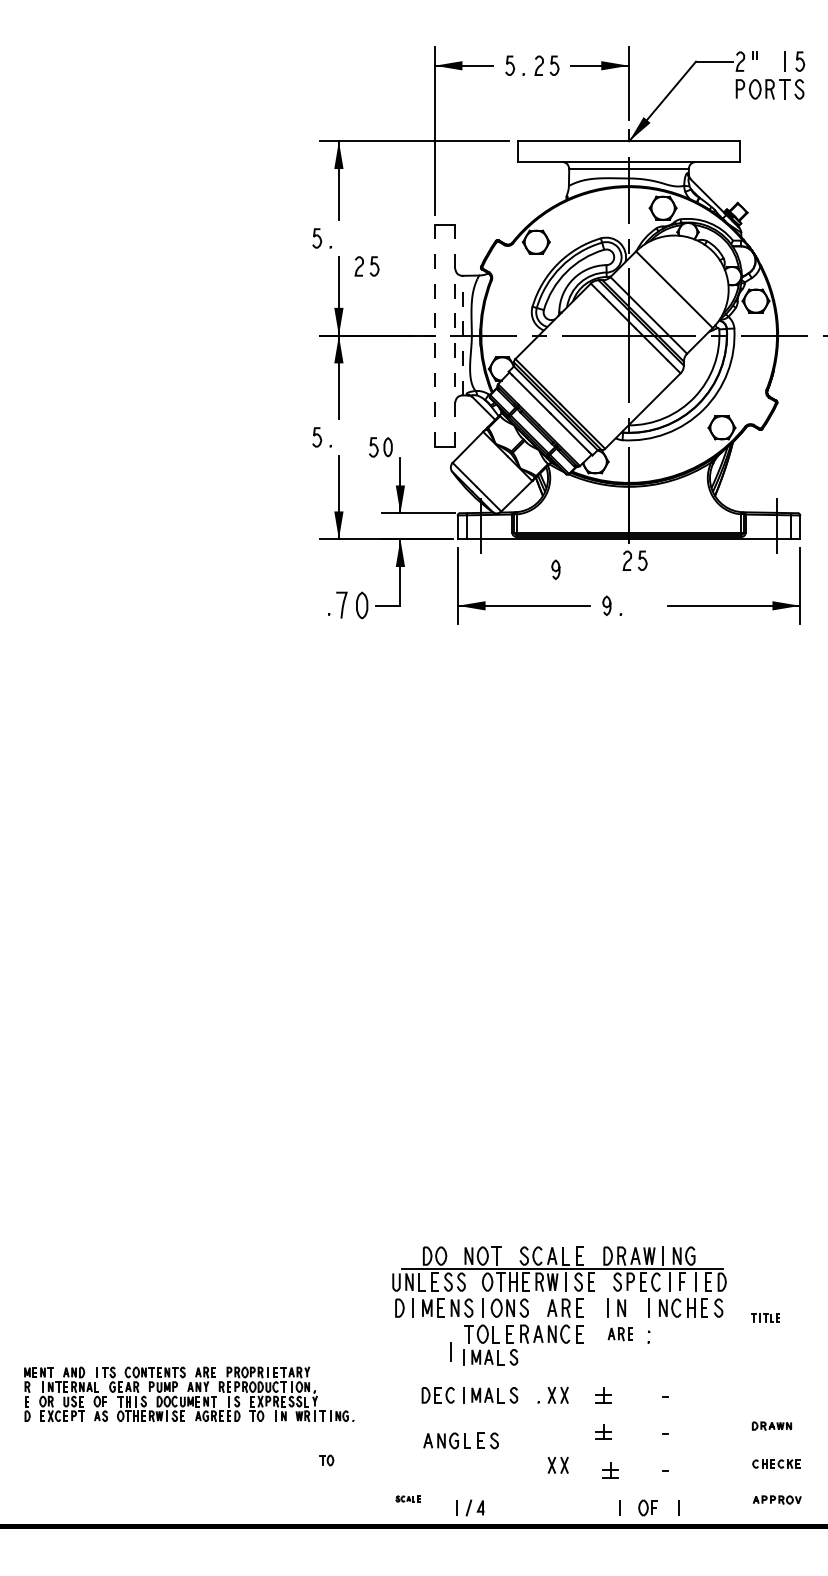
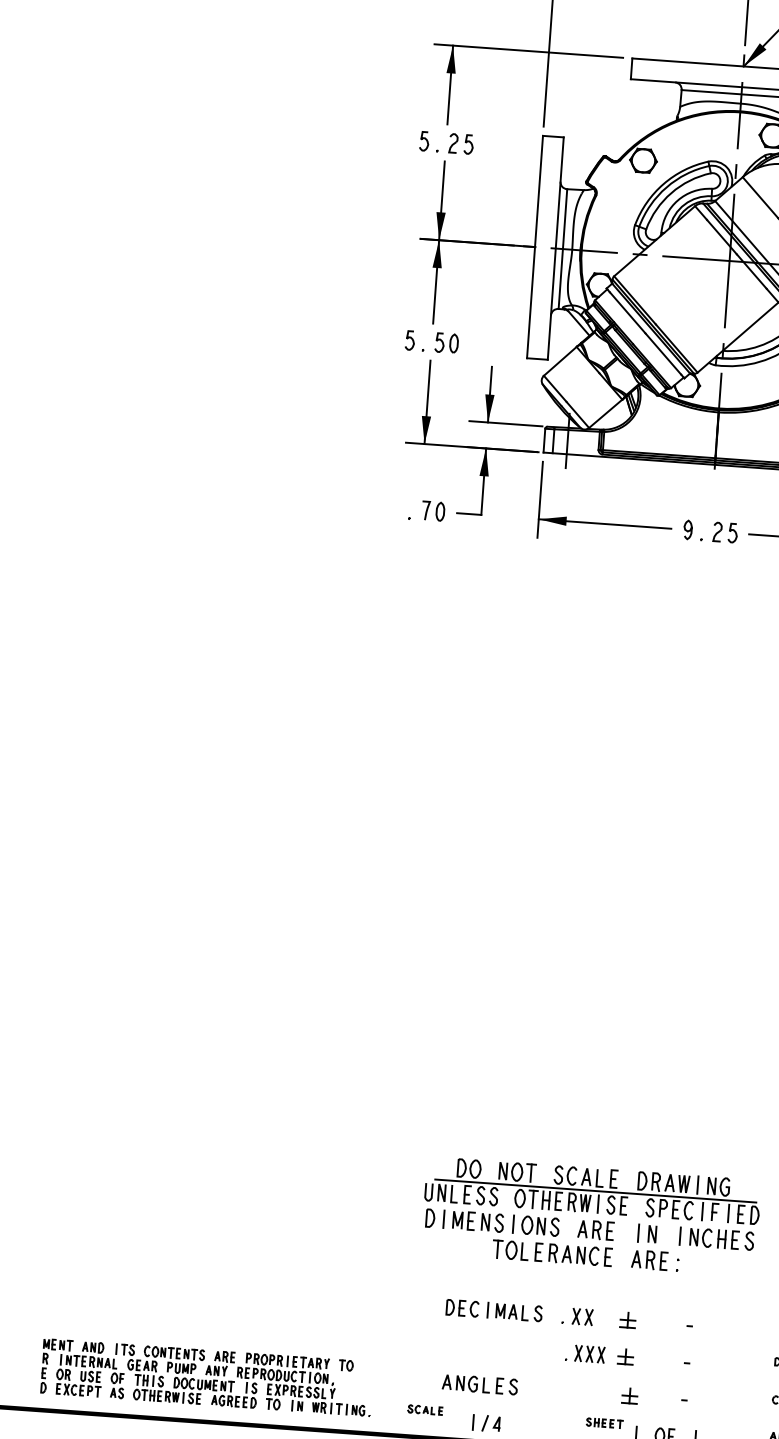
part: (366, 266) -> (460, 144), moved
line: (434, 335) -> (534, 246), dashed -> solid
line: (462, 335) -> (562, 248), dashed -> solid
line: (455, 336) -> (555, 249), dashed -> solid
part: (380, 447) -> (446, 343), moved
part: (634, 560) -> (724, 532), moved
curve: (554, 569) -> (638, 489), removed
part: (352, 605) -> (433, 511), size x0.71
part: (620, 1333) -> (649, 1259), size x1.43
line: (450, 1351) -> (477, 1265), removed
part: (490, 1357) -> (517, 1274), removed
part: (189, 1394) -> (207, 1377), moved
part: (563, 1431) -> (585, 1353), added
part: (460, 1440) -> (479, 1384), moved
part: (557, 1464) -> (576, 1386), removed
part: (407, 1498) -> (424, 1409), size x1.43
part: (587, 1498) -> (604, 1422), added

